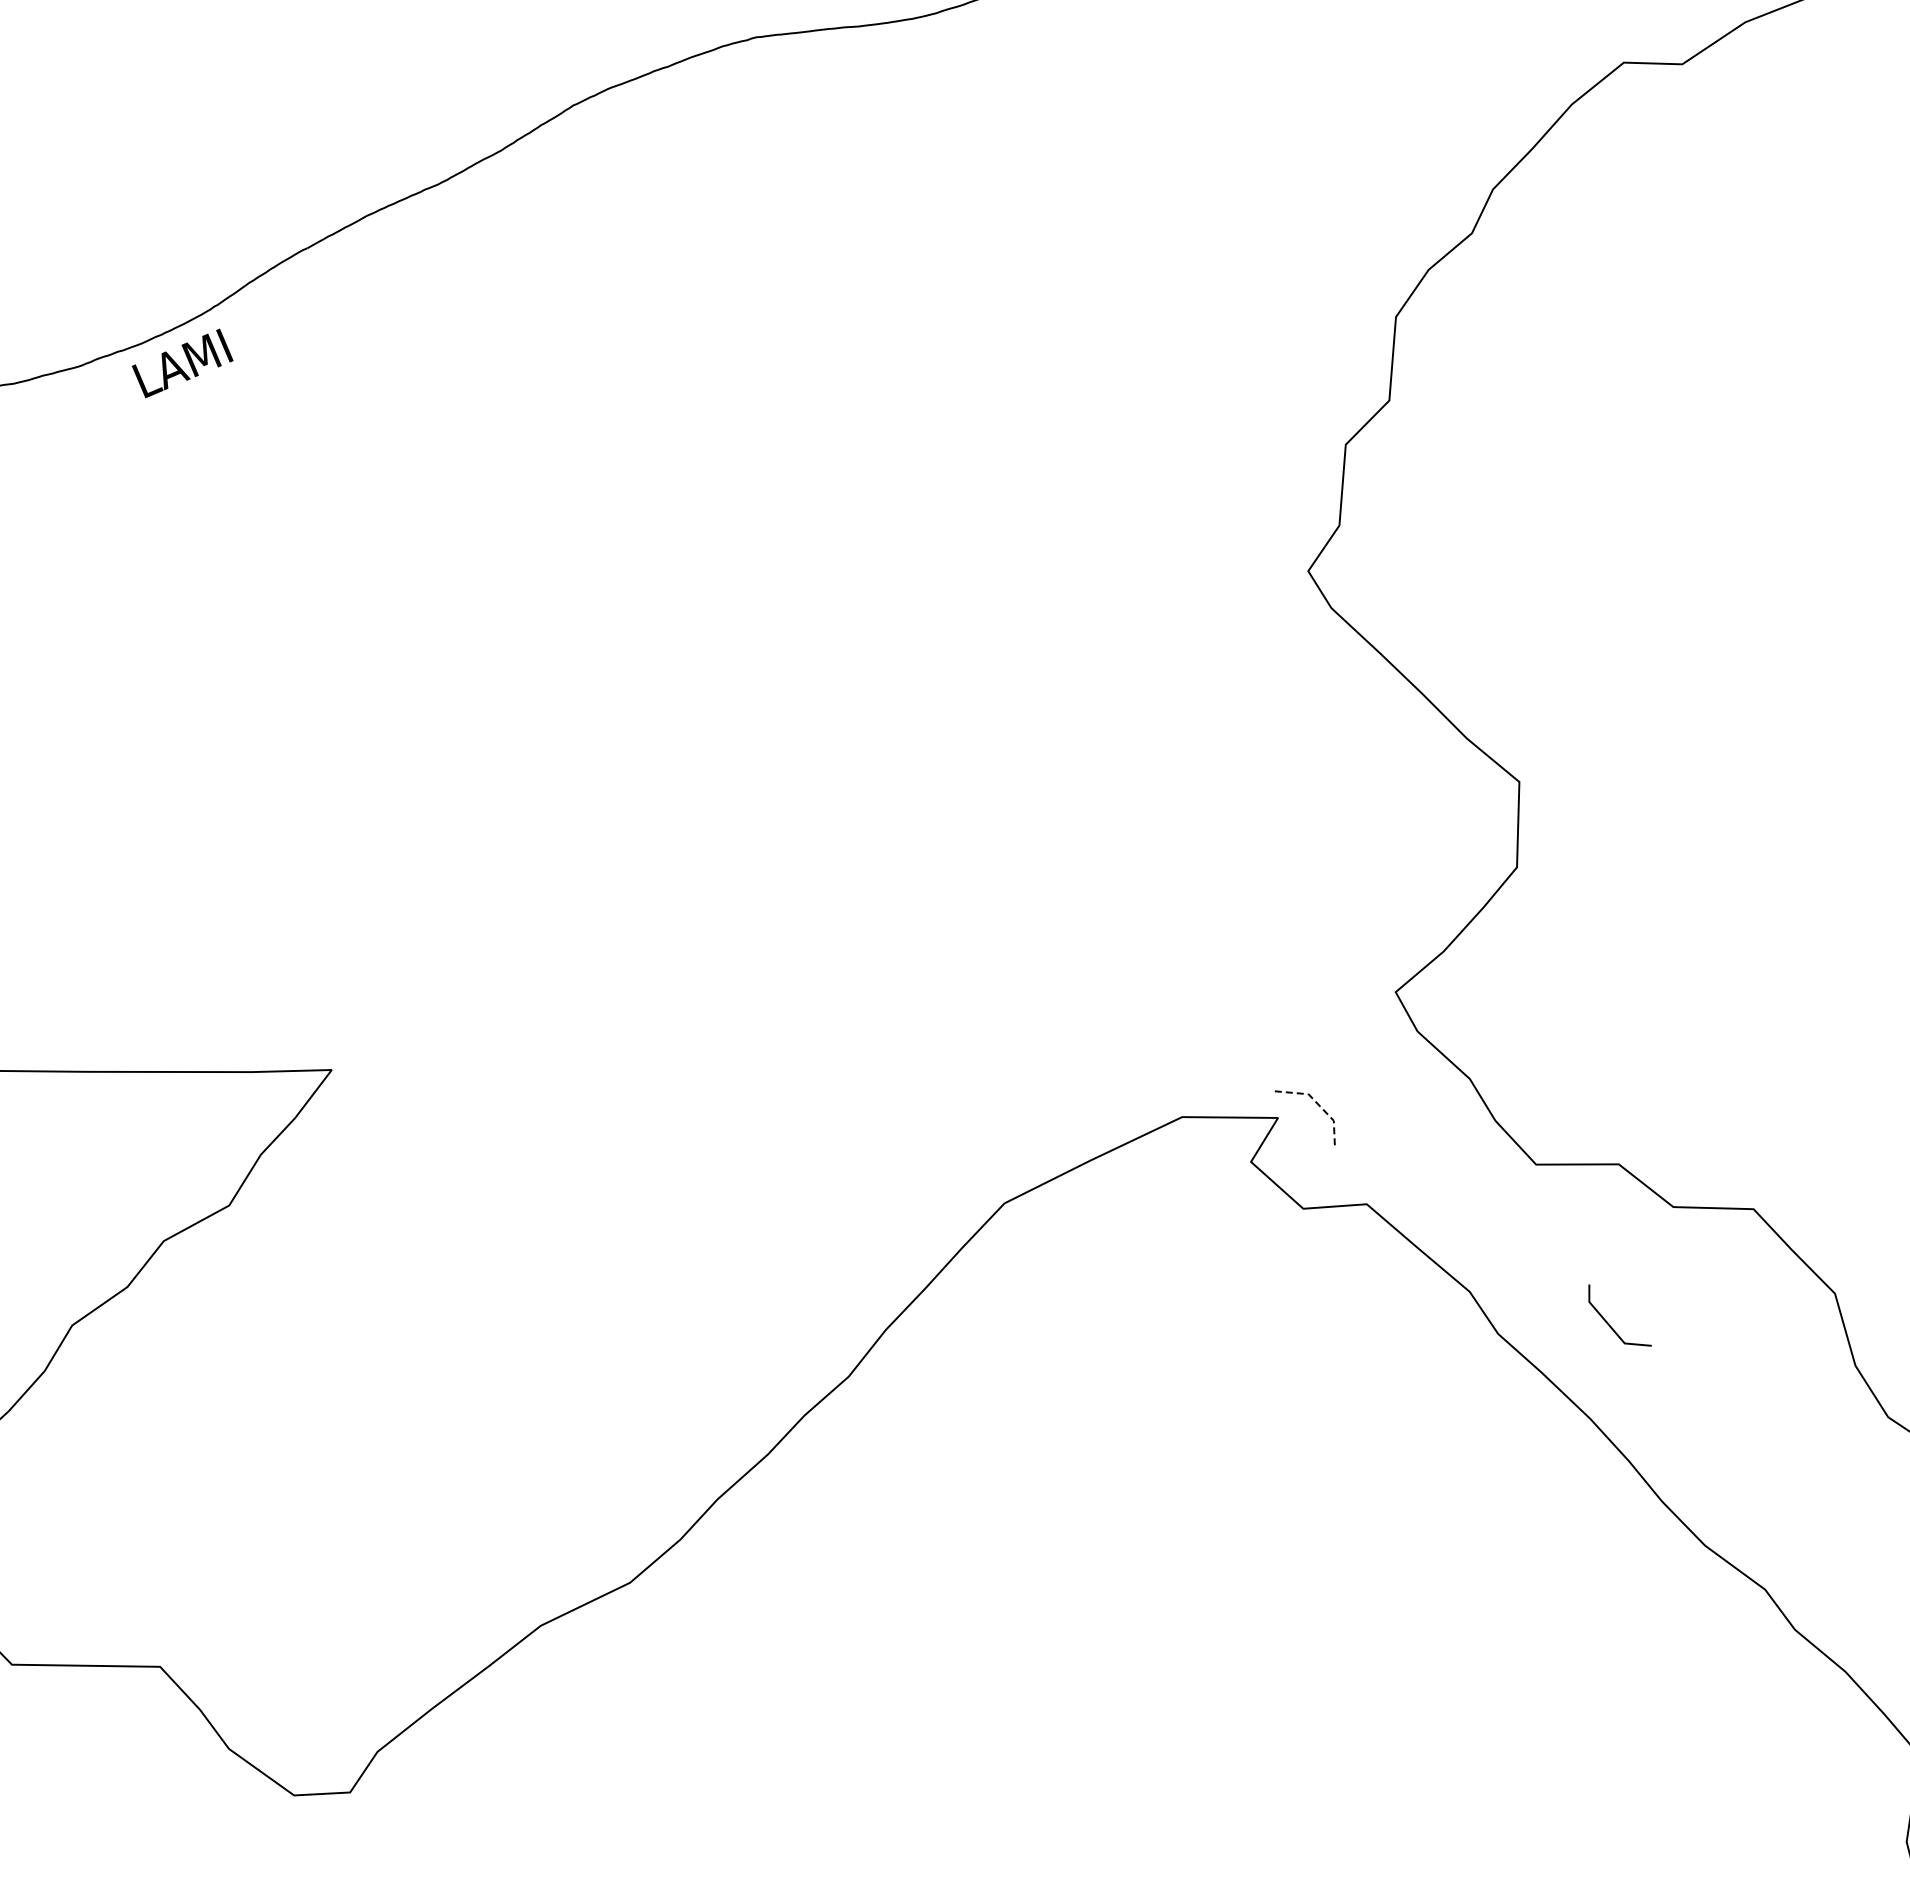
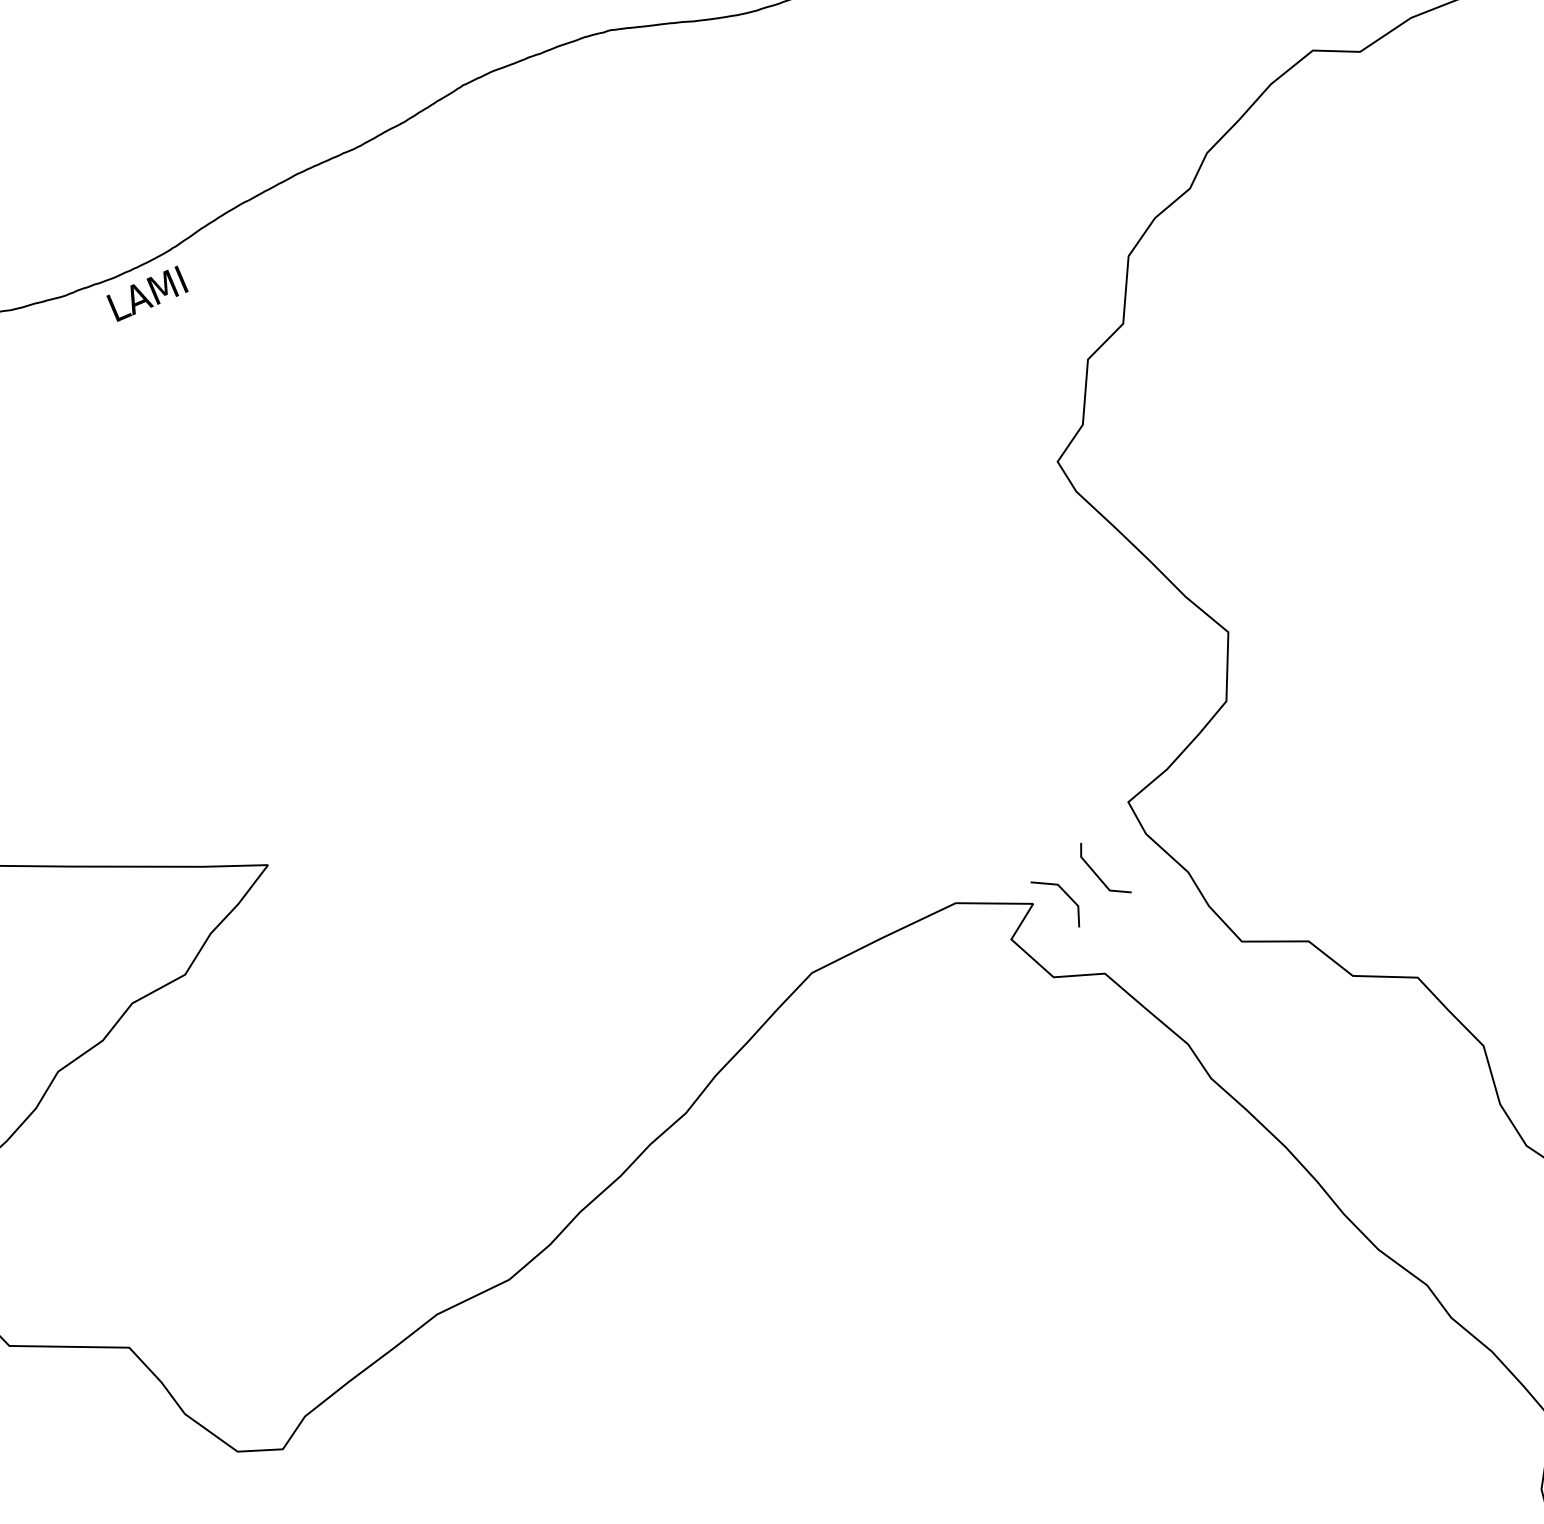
line: (1318, 1105) -> (1065, 893), dashed -> solid
line: (1608, 1322) -> (1096, 873), moved

